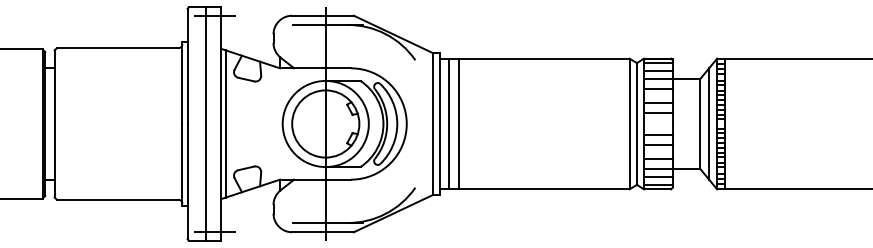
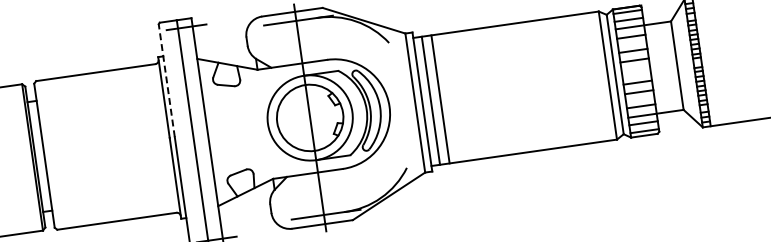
line: (187, 66) -> (166, 80), solid -> dashed
line: (225, 123) -> (211, 131), removed
line: (709, 123) -> (686, 63), removed

